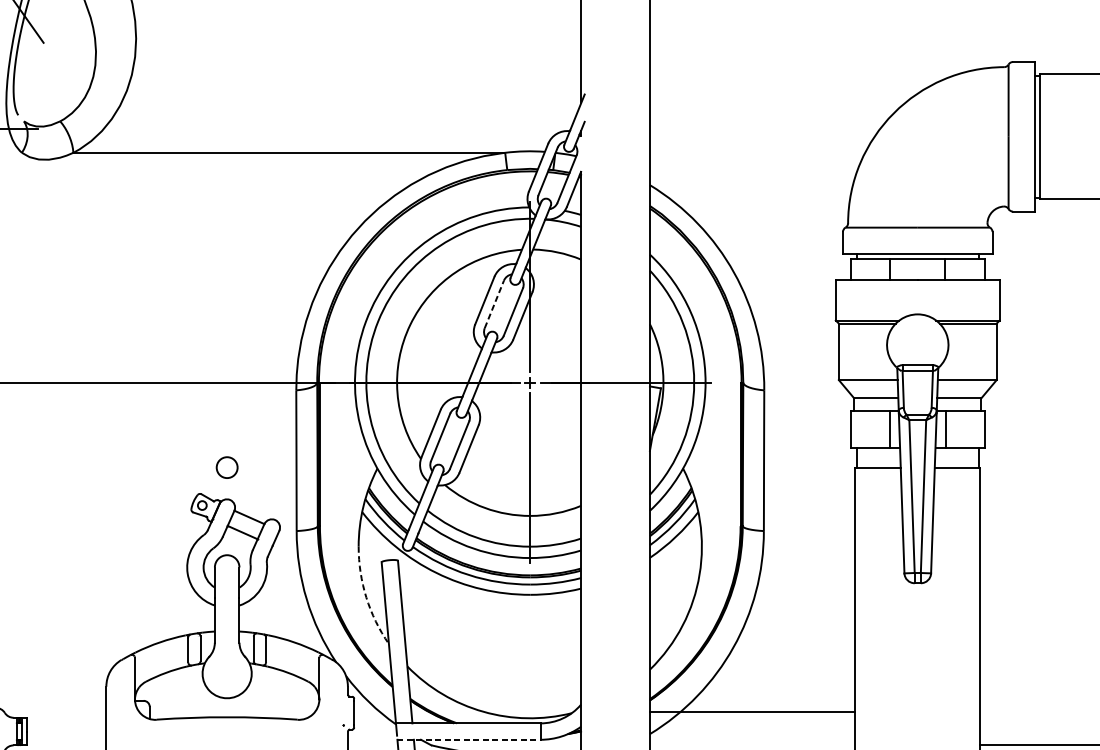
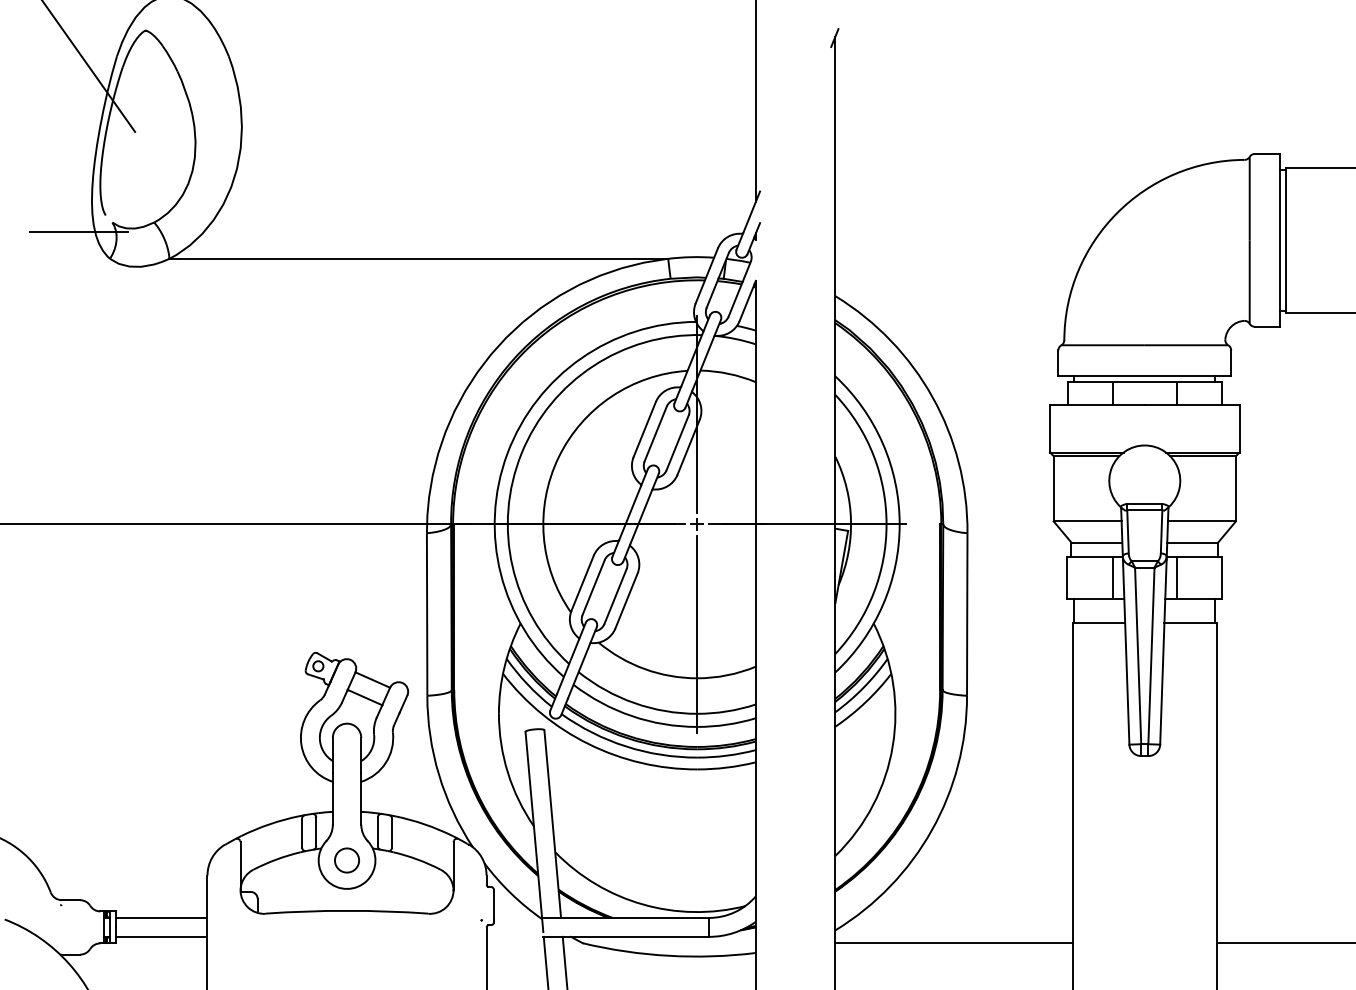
line: (494, 304) -> (655, 434), dashed -> solid
circle: (226, 467) -> (346, 860), moved
arc: (366, 597) -> (507, 772), dashed -> solid
line: (752, 712) -> (953, 943), moved
line: (66, 723) -> (161, 917), added
line: (66, 739) -> (161, 936), added
line: (469, 739) -> (626, 936), dashed -> solid

